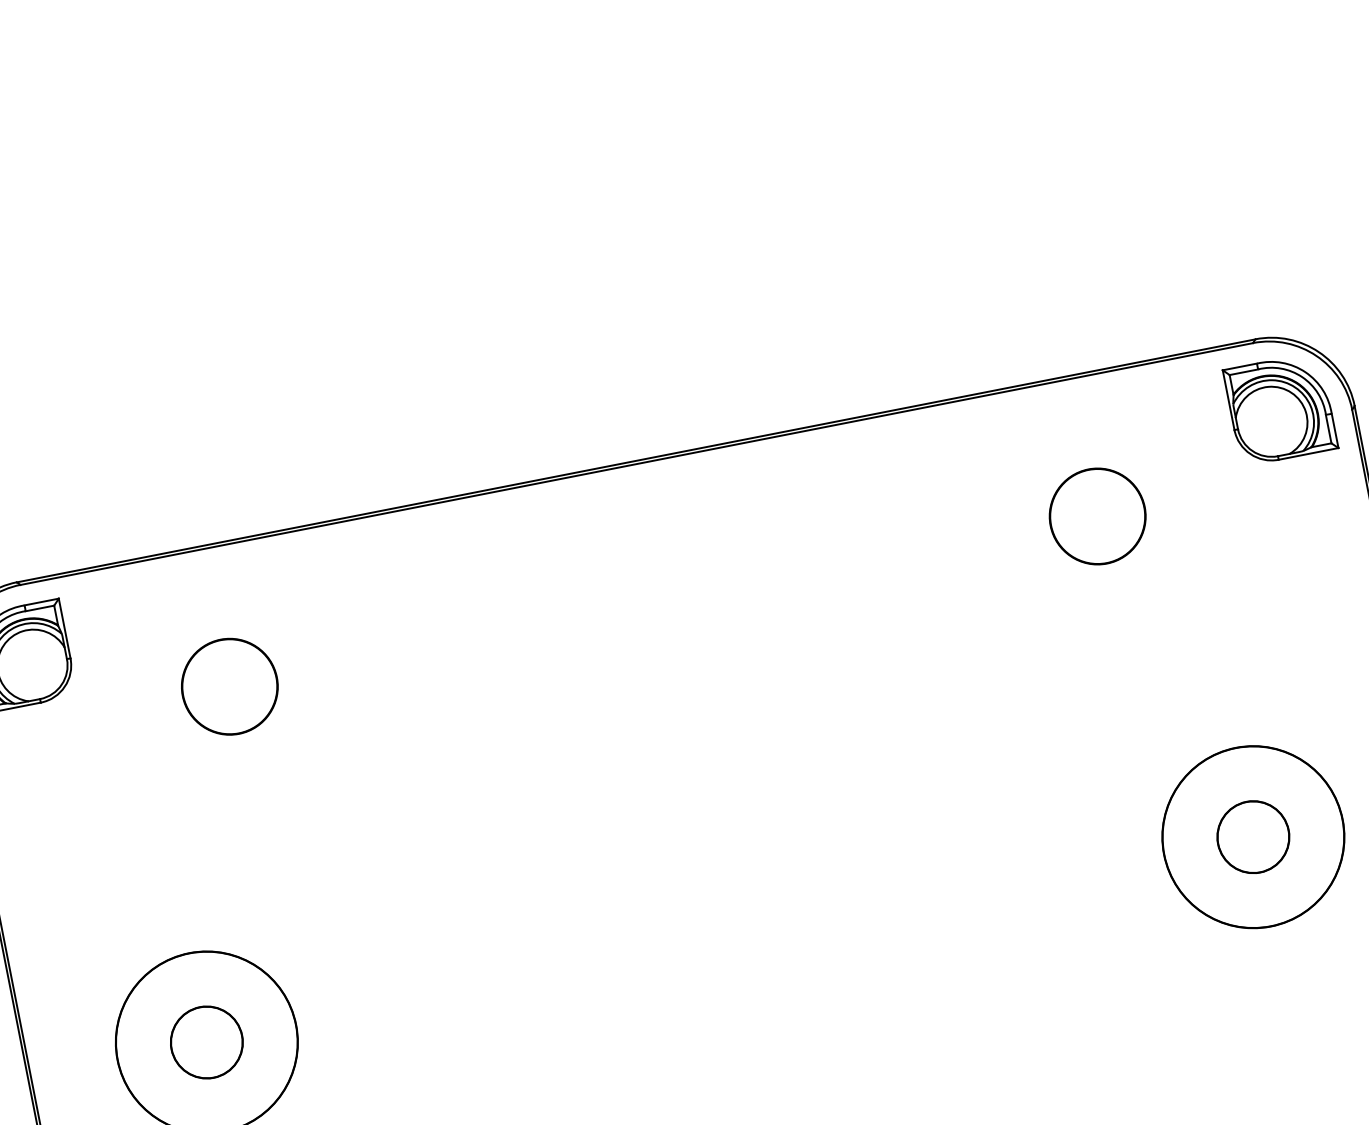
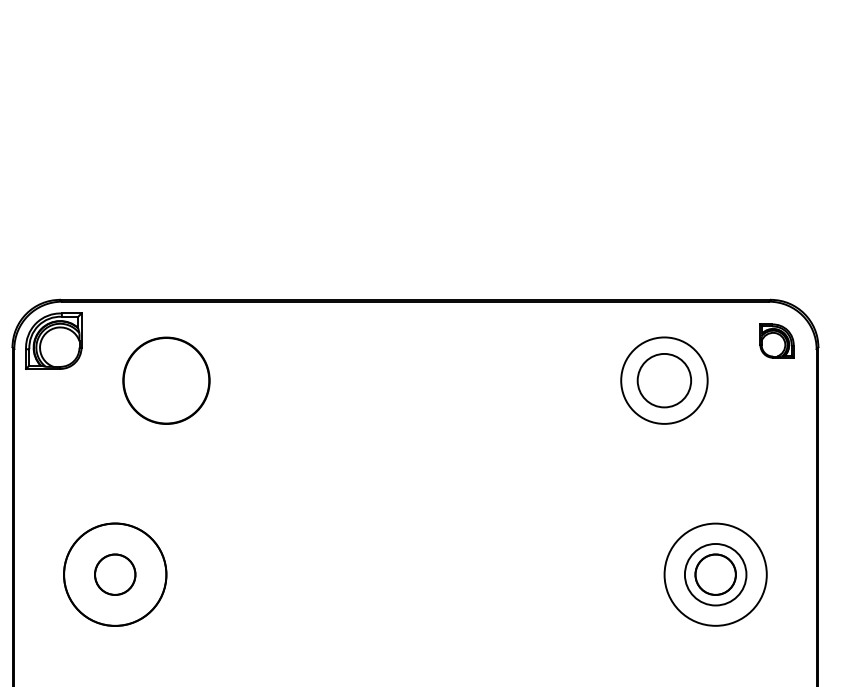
part: (1279, 408) -> (776, 340), size x0.6
circle: (1097, 516) -> (664, 380), size x1.6
circle: (229, 686) -> (166, 380), size x1.6
circle: (1252, 836) -> (715, 574), size x0.6

